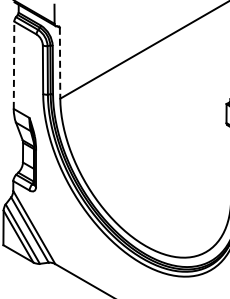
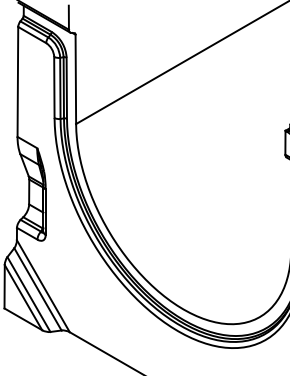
line: (60, 63) -> (76, 79), dashed -> solid
line: (14, 65) -> (18, 82), dashed -> solid

